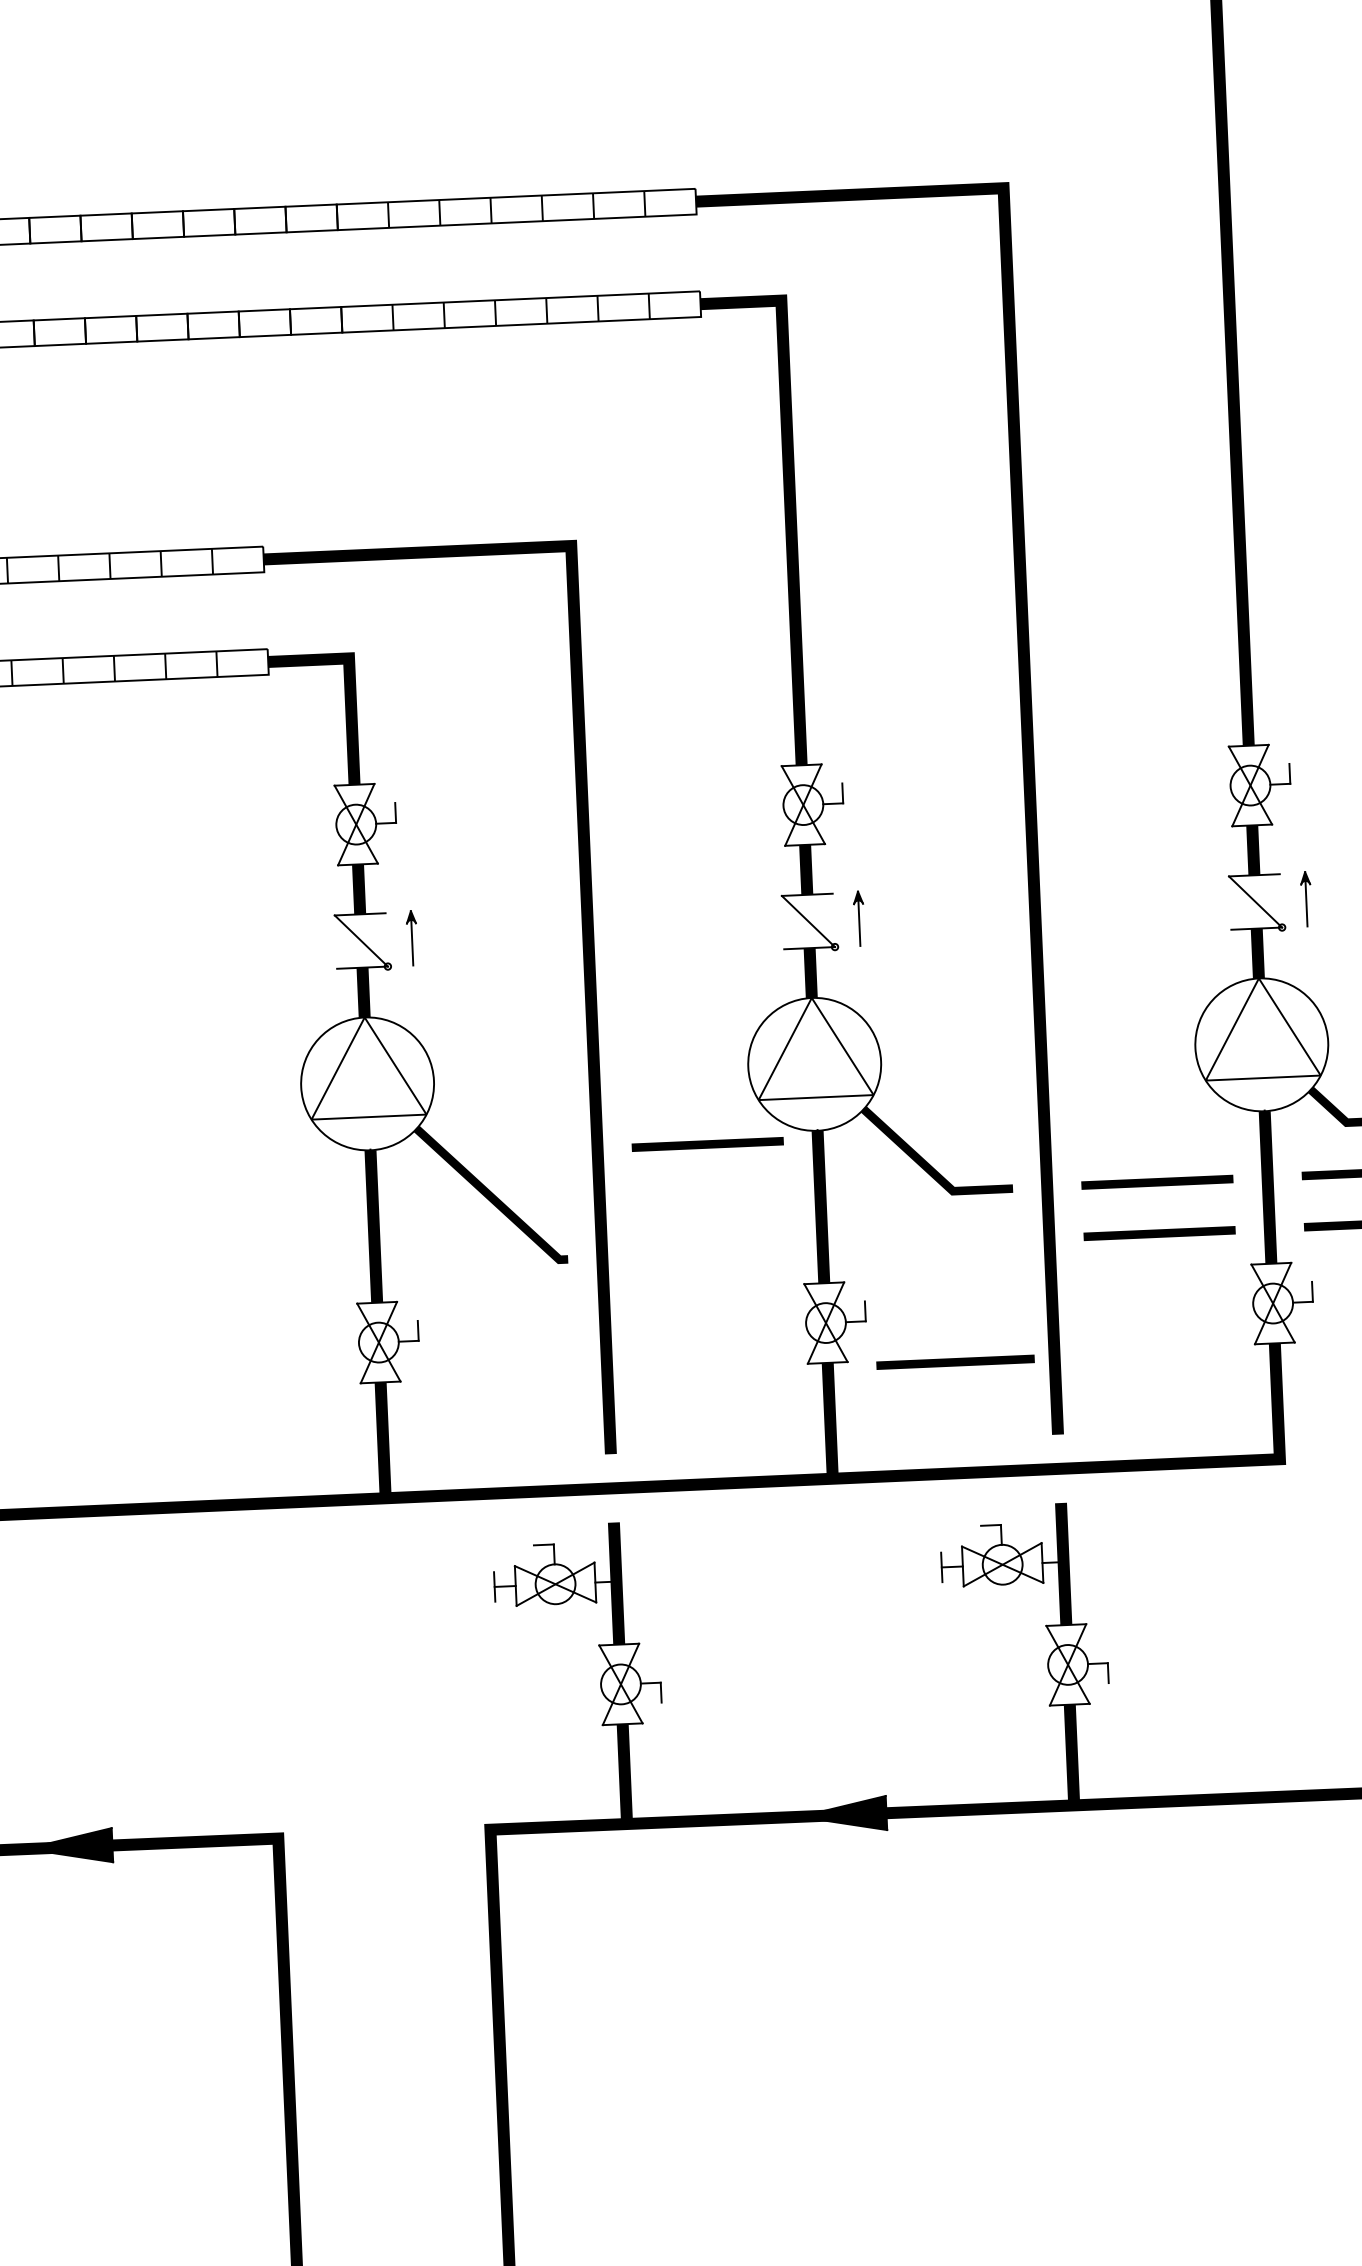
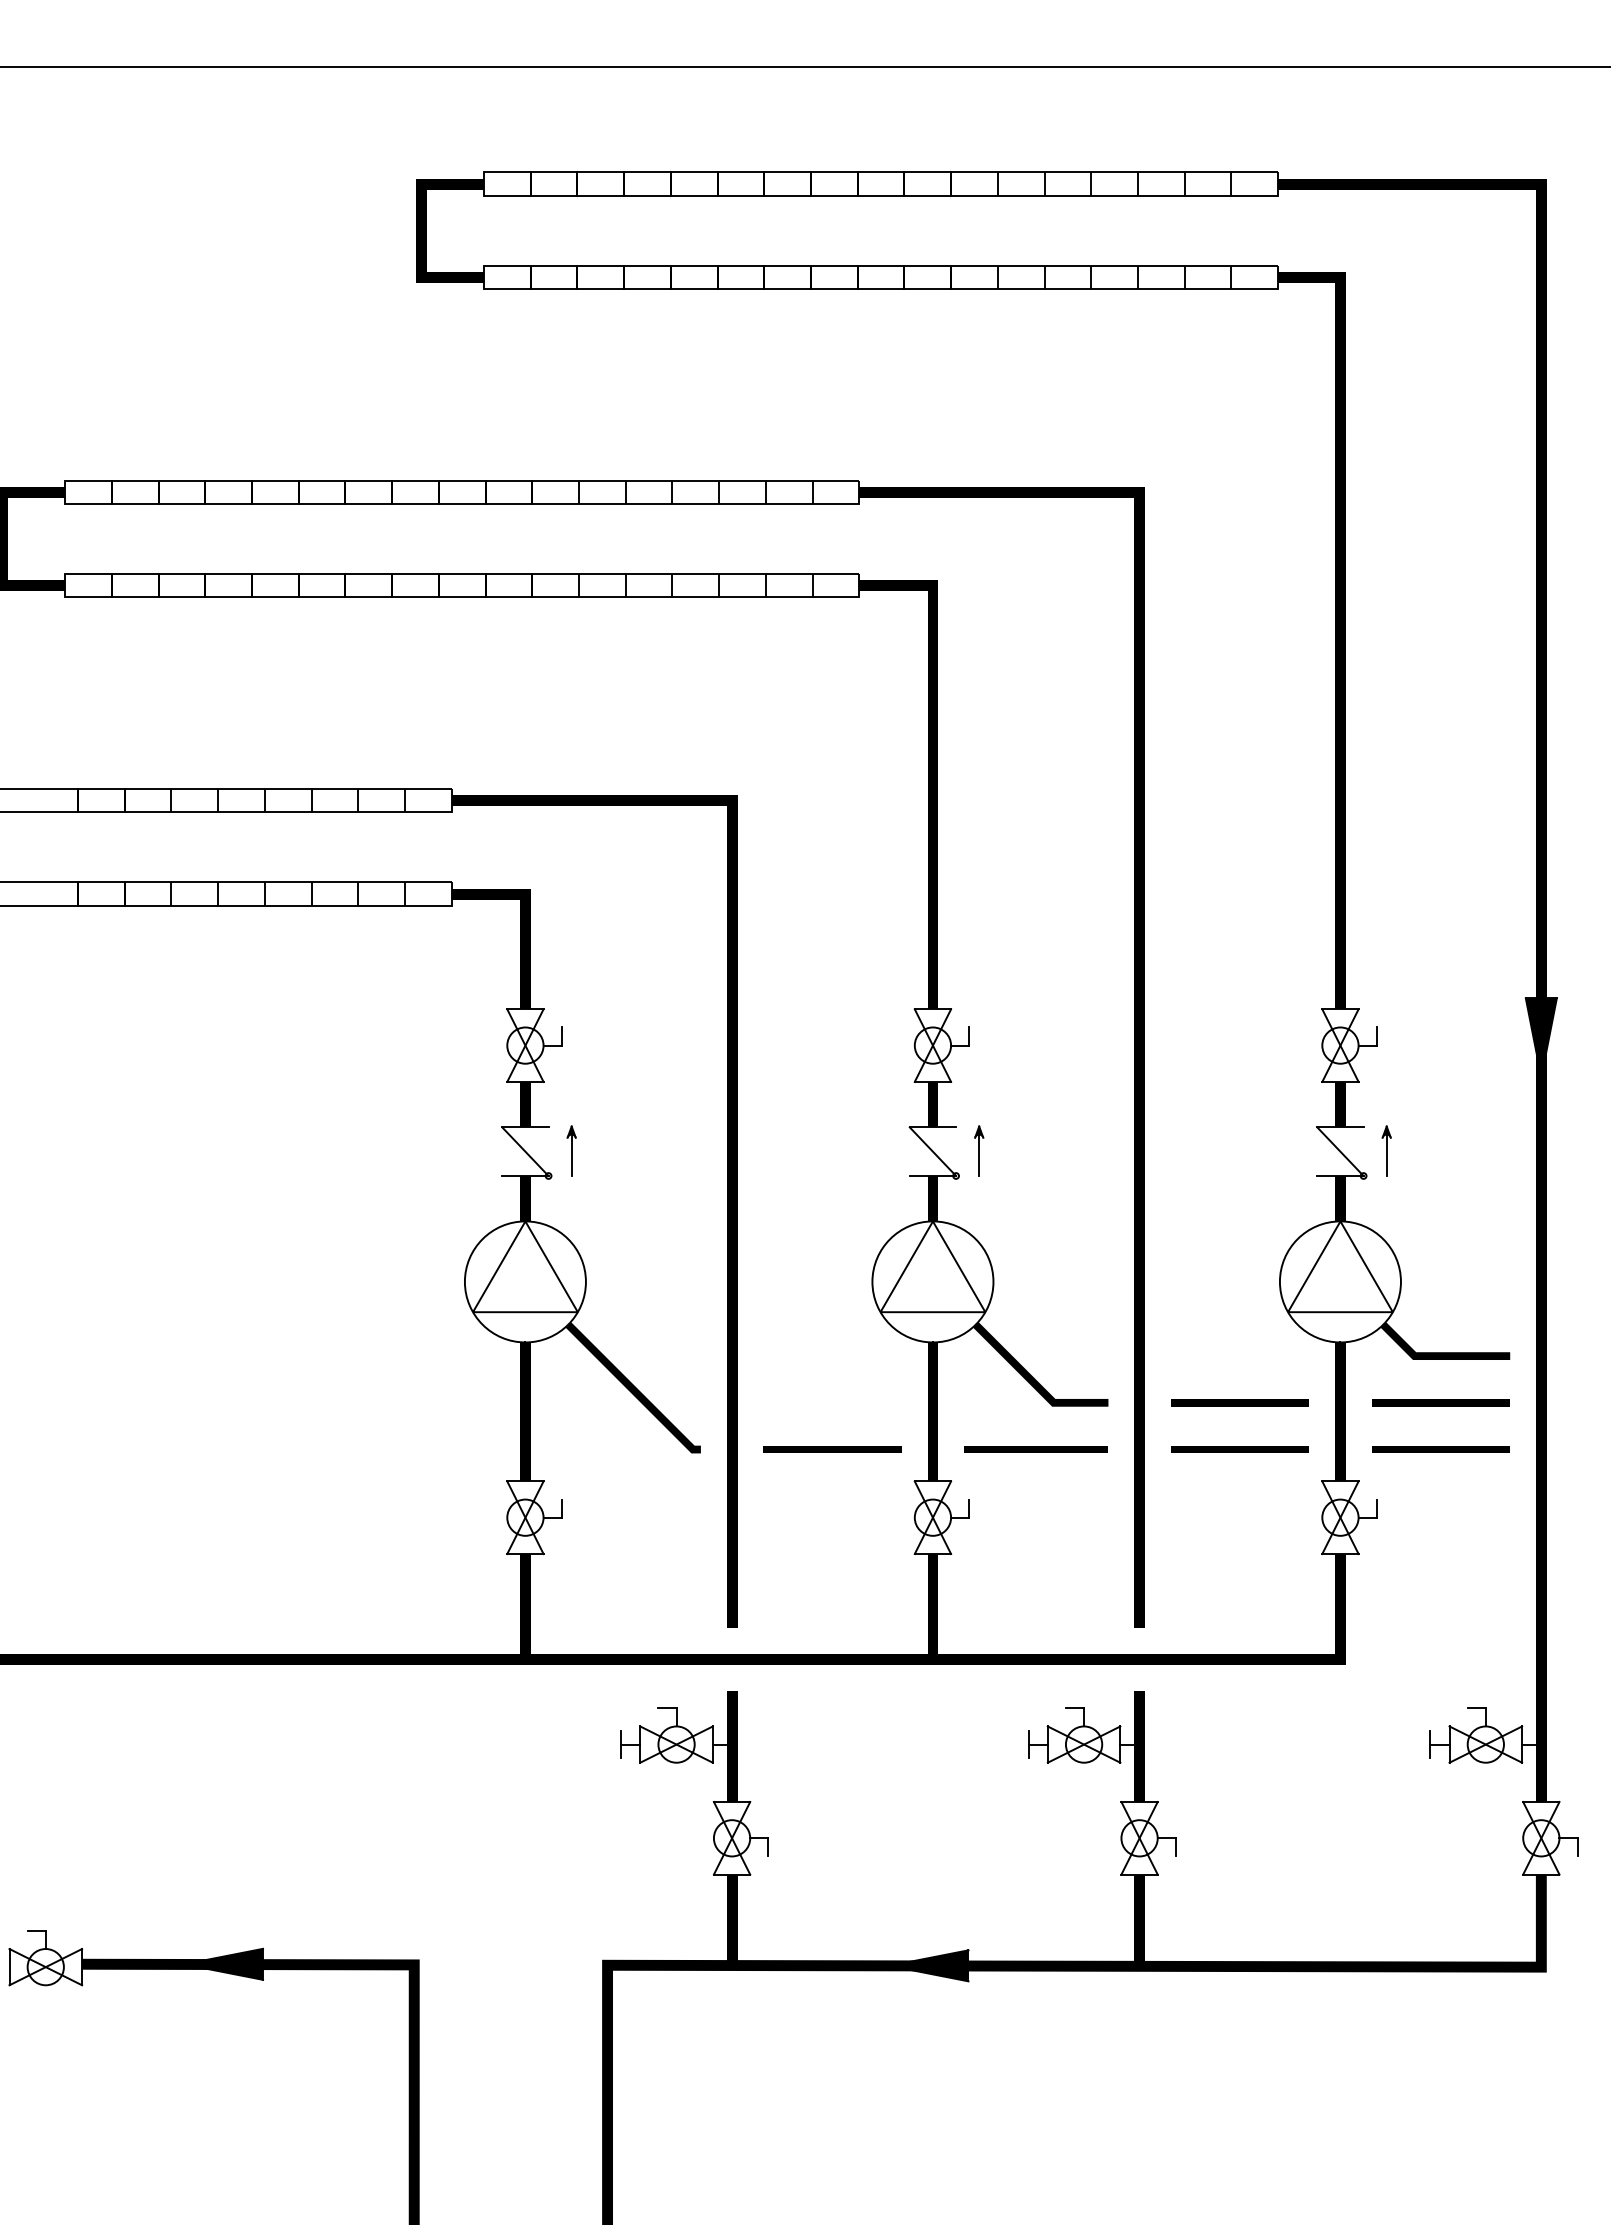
line: (707, 1144) -> (832, 1449), moved
line: (954, 1362) -> (1035, 1449), moved

